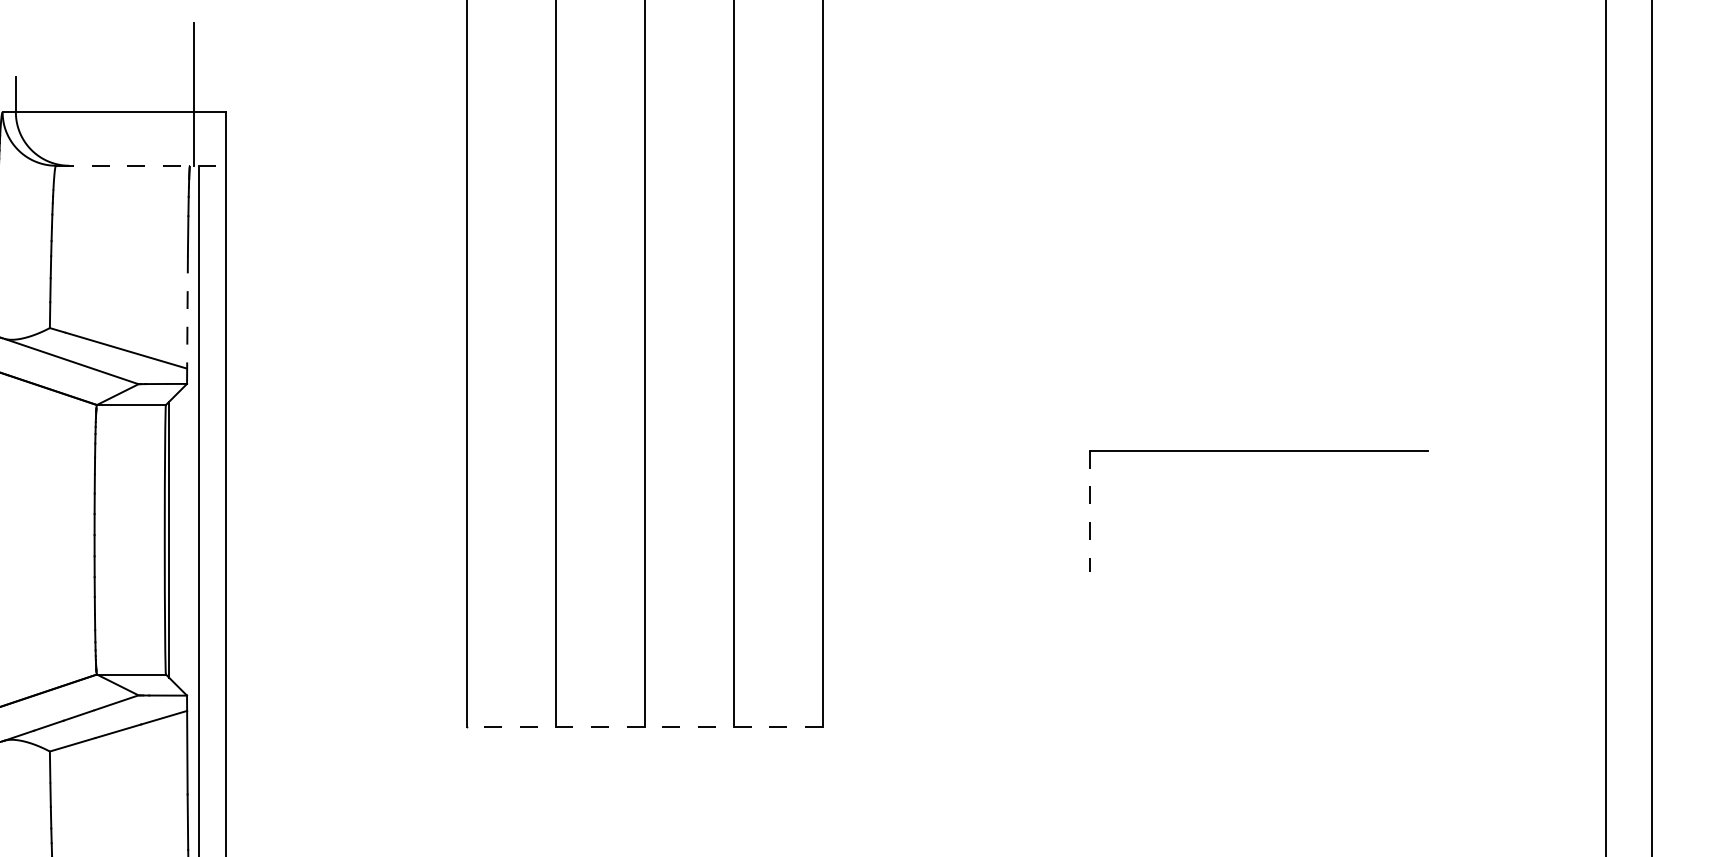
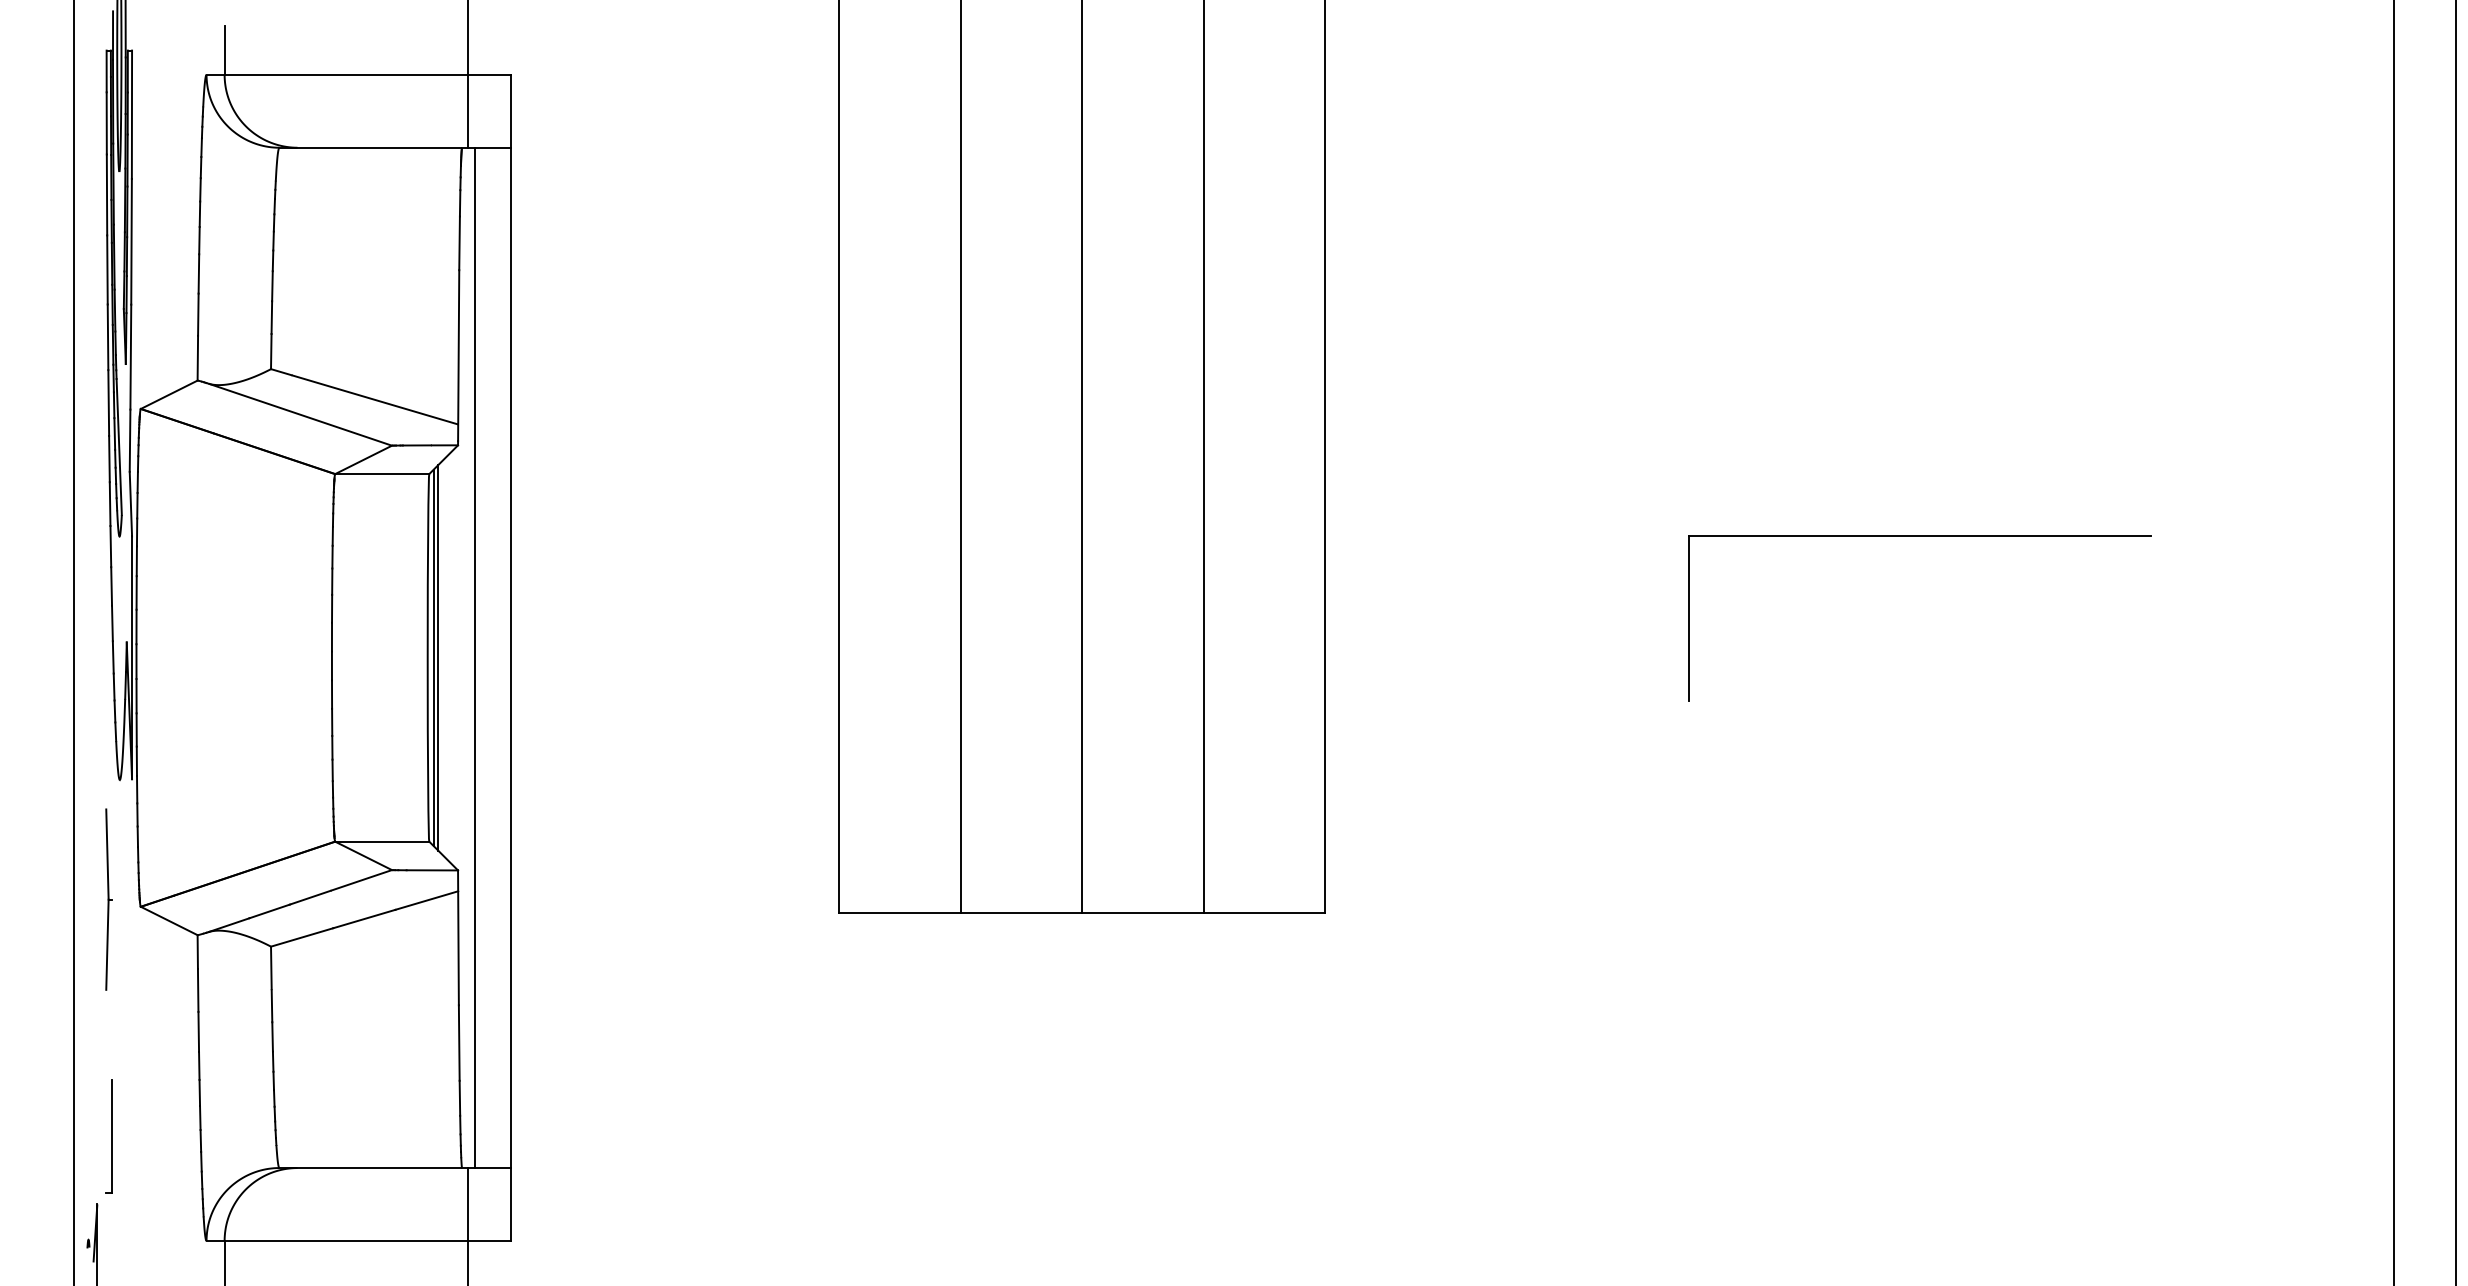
line: (141, 165) -> (395, 147), dashed -> solid
line: (187, 318) -> (458, 356), dashed -> solid
line: (1089, 511) -> (1689, 619), dashed -> solid
line: (172, 539) -> (438, 657), added
line: (644, 727) -> (1082, 913), dashed -> solid

